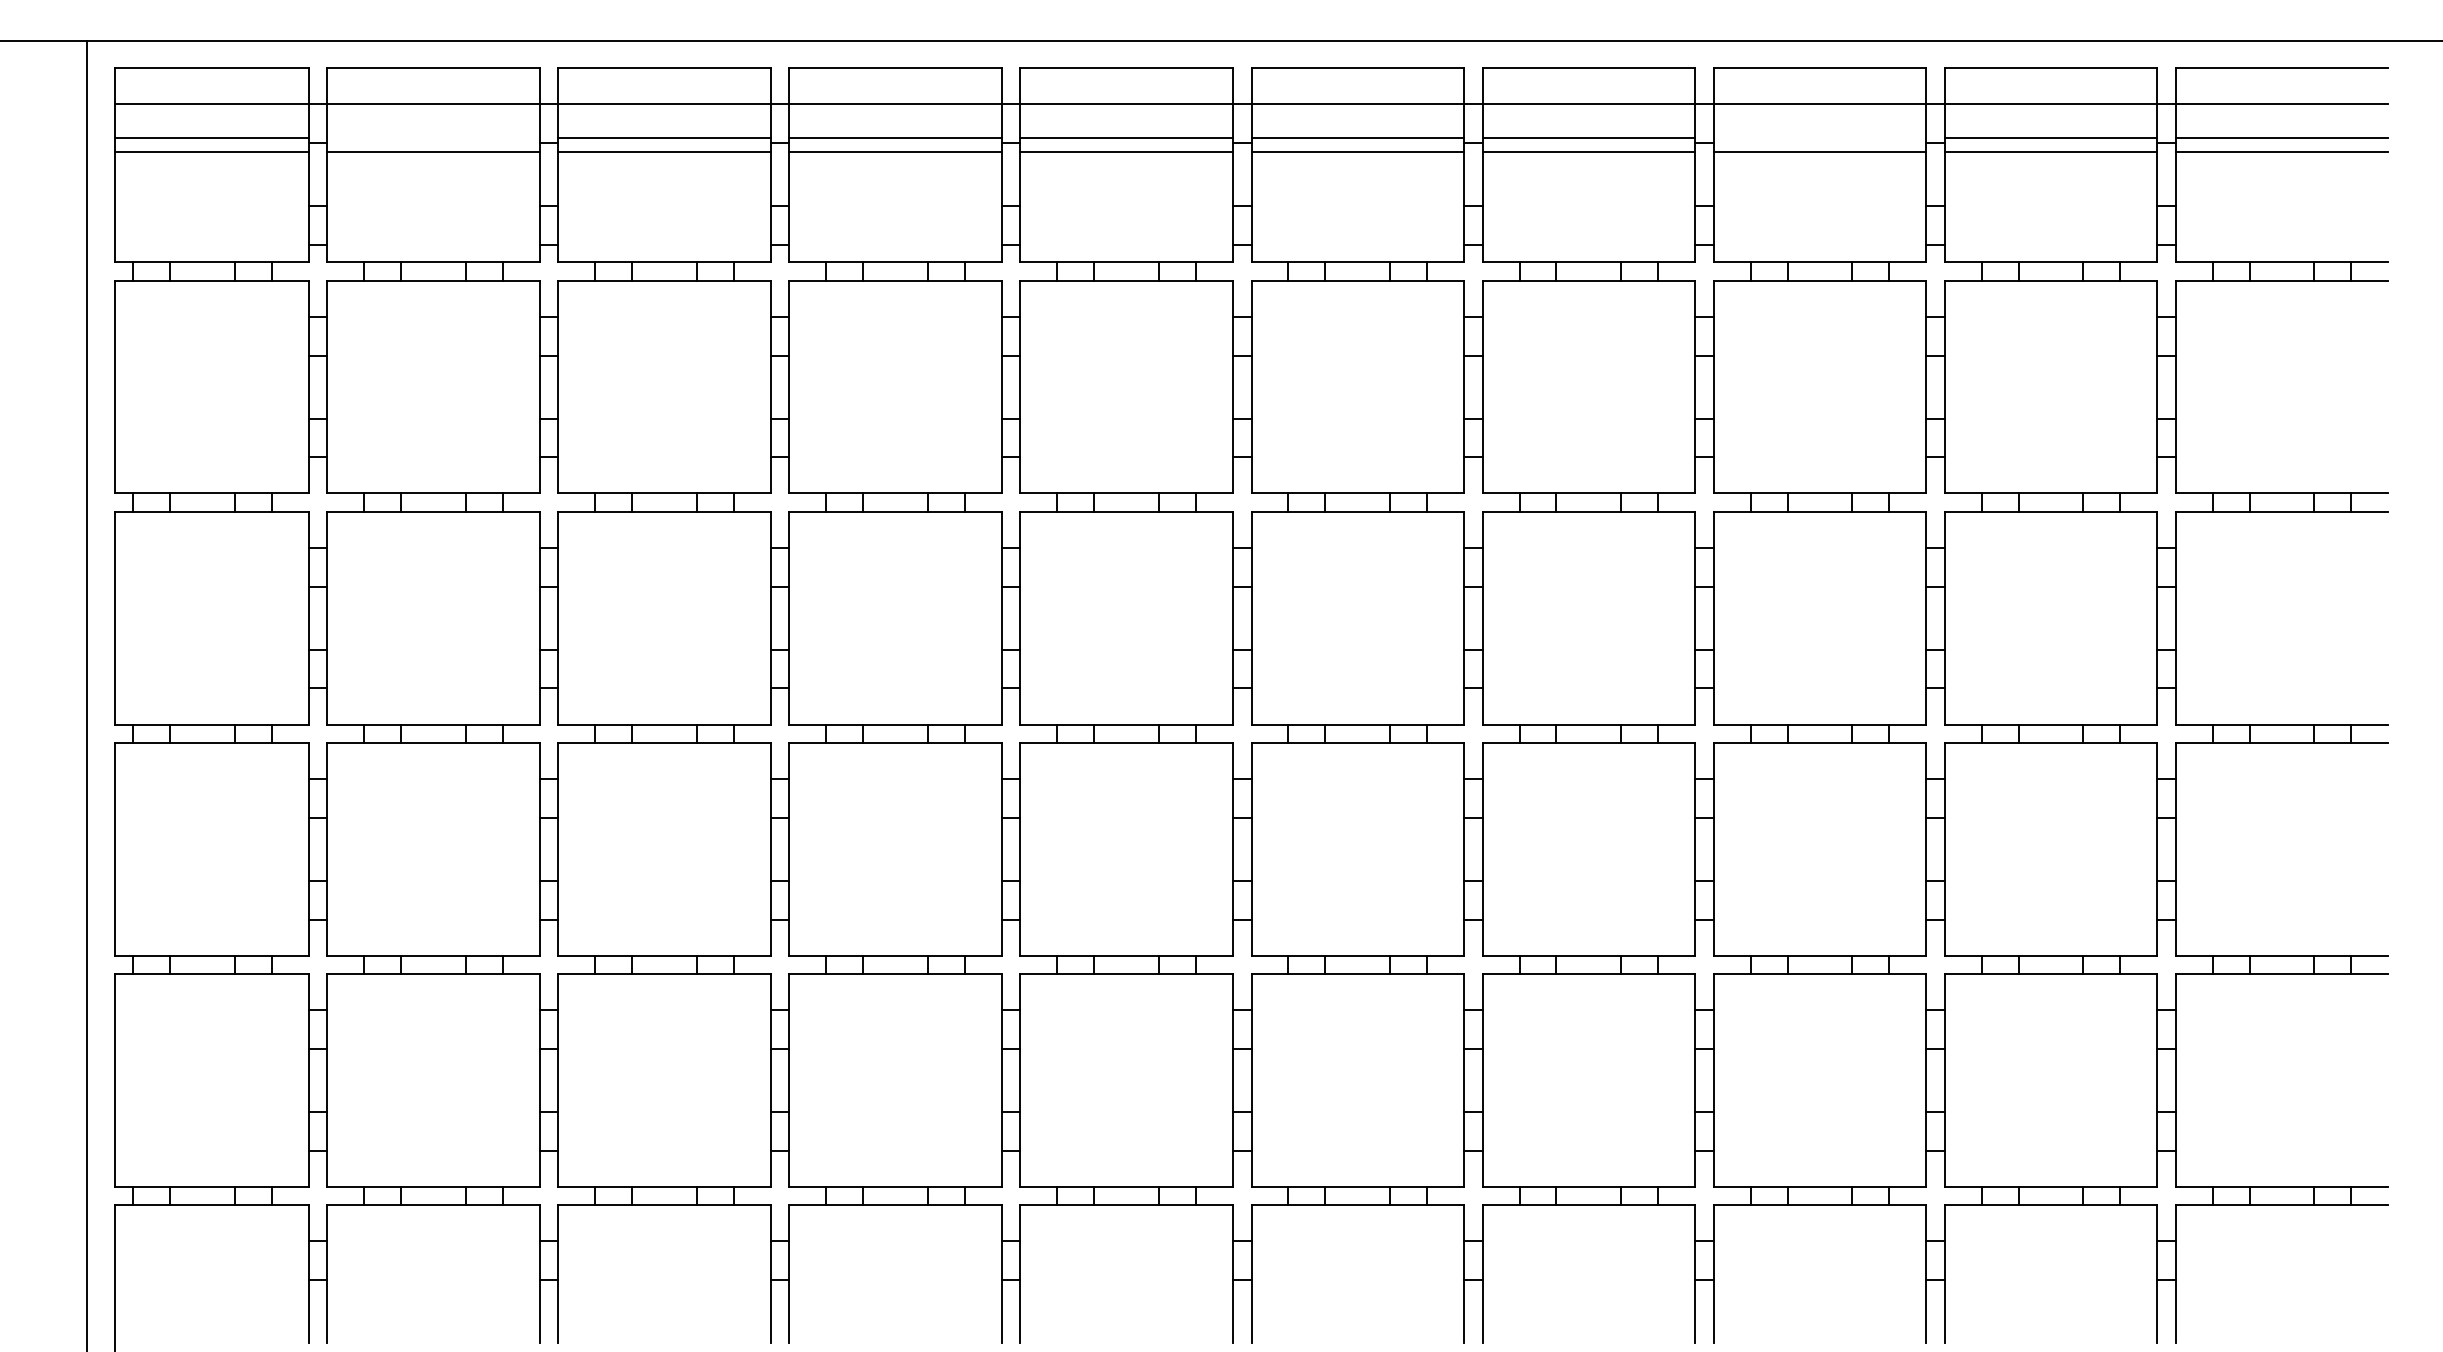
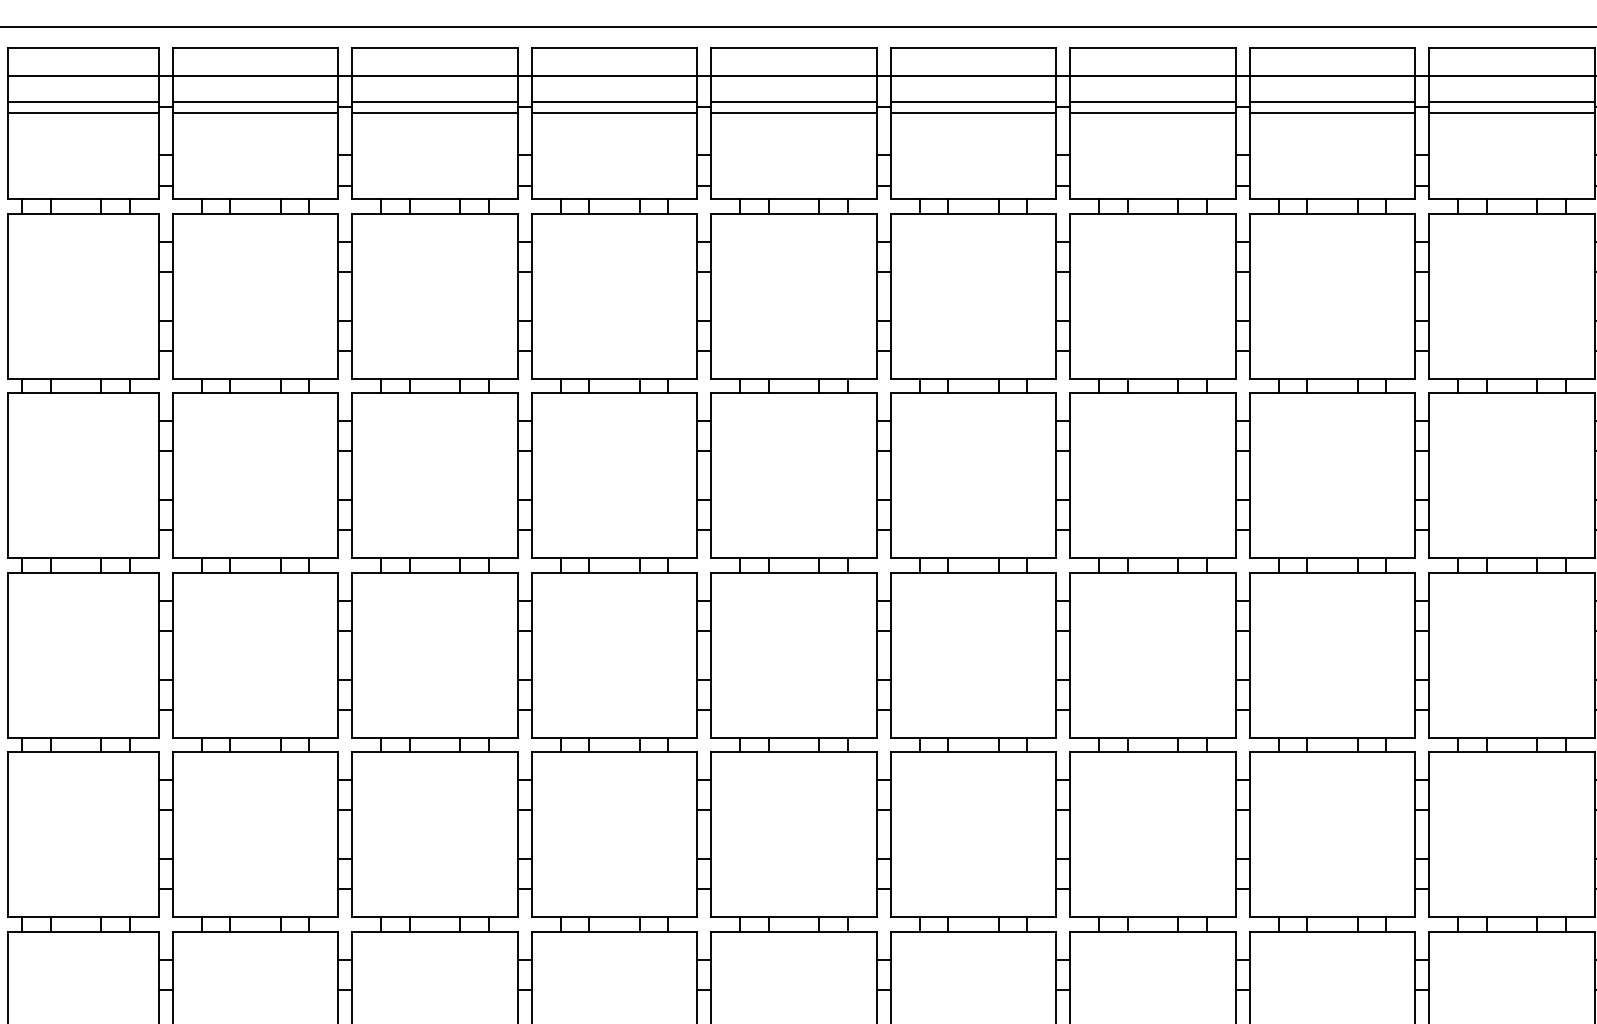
line: (433, 137) -> (255, 102), added
line: (1819, 137) -> (1332, 102), added

